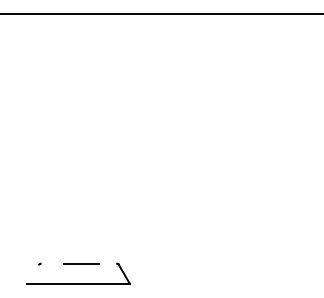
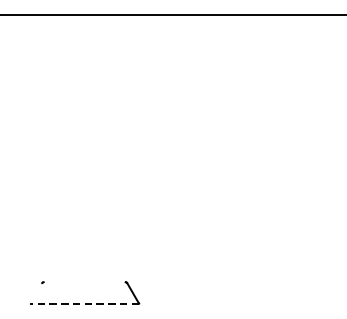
line: (81, 263) -> (87, 281), removed
line: (78, 283) -> (84, 303), solid -> dashed

